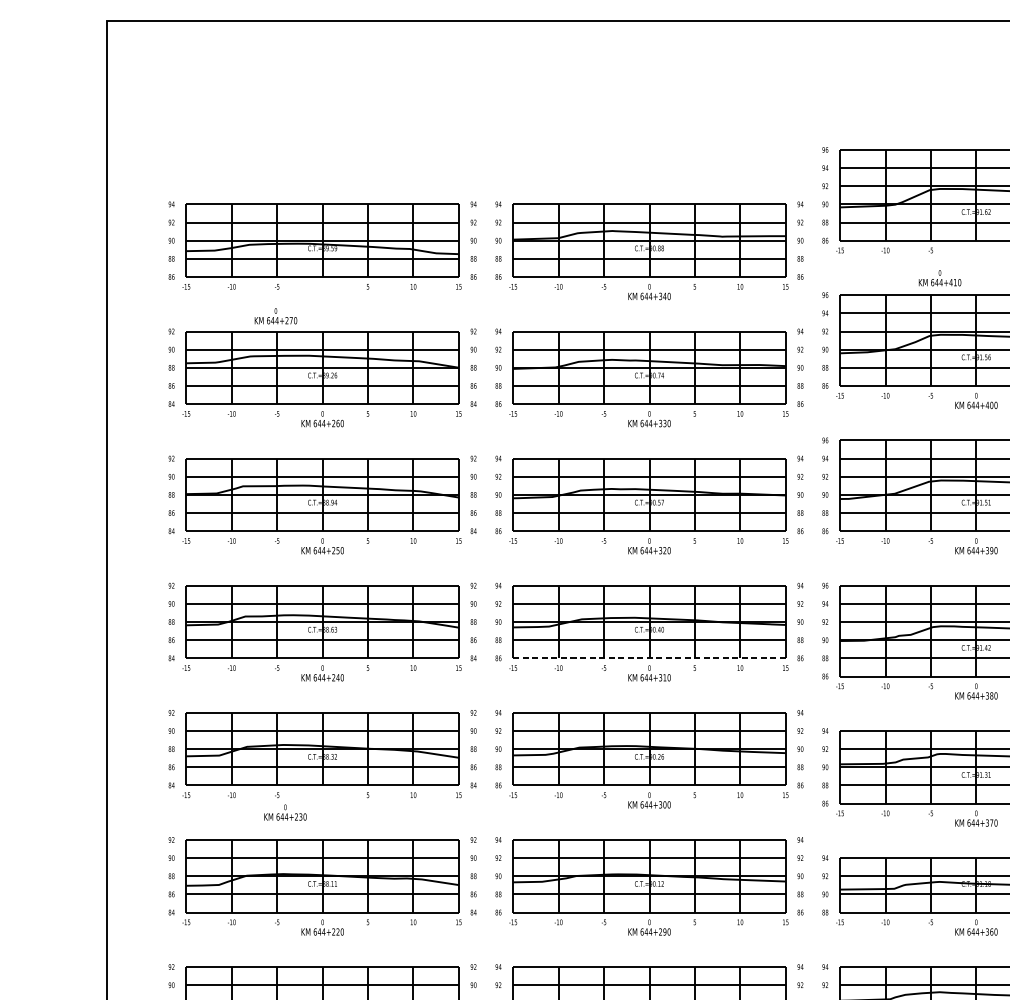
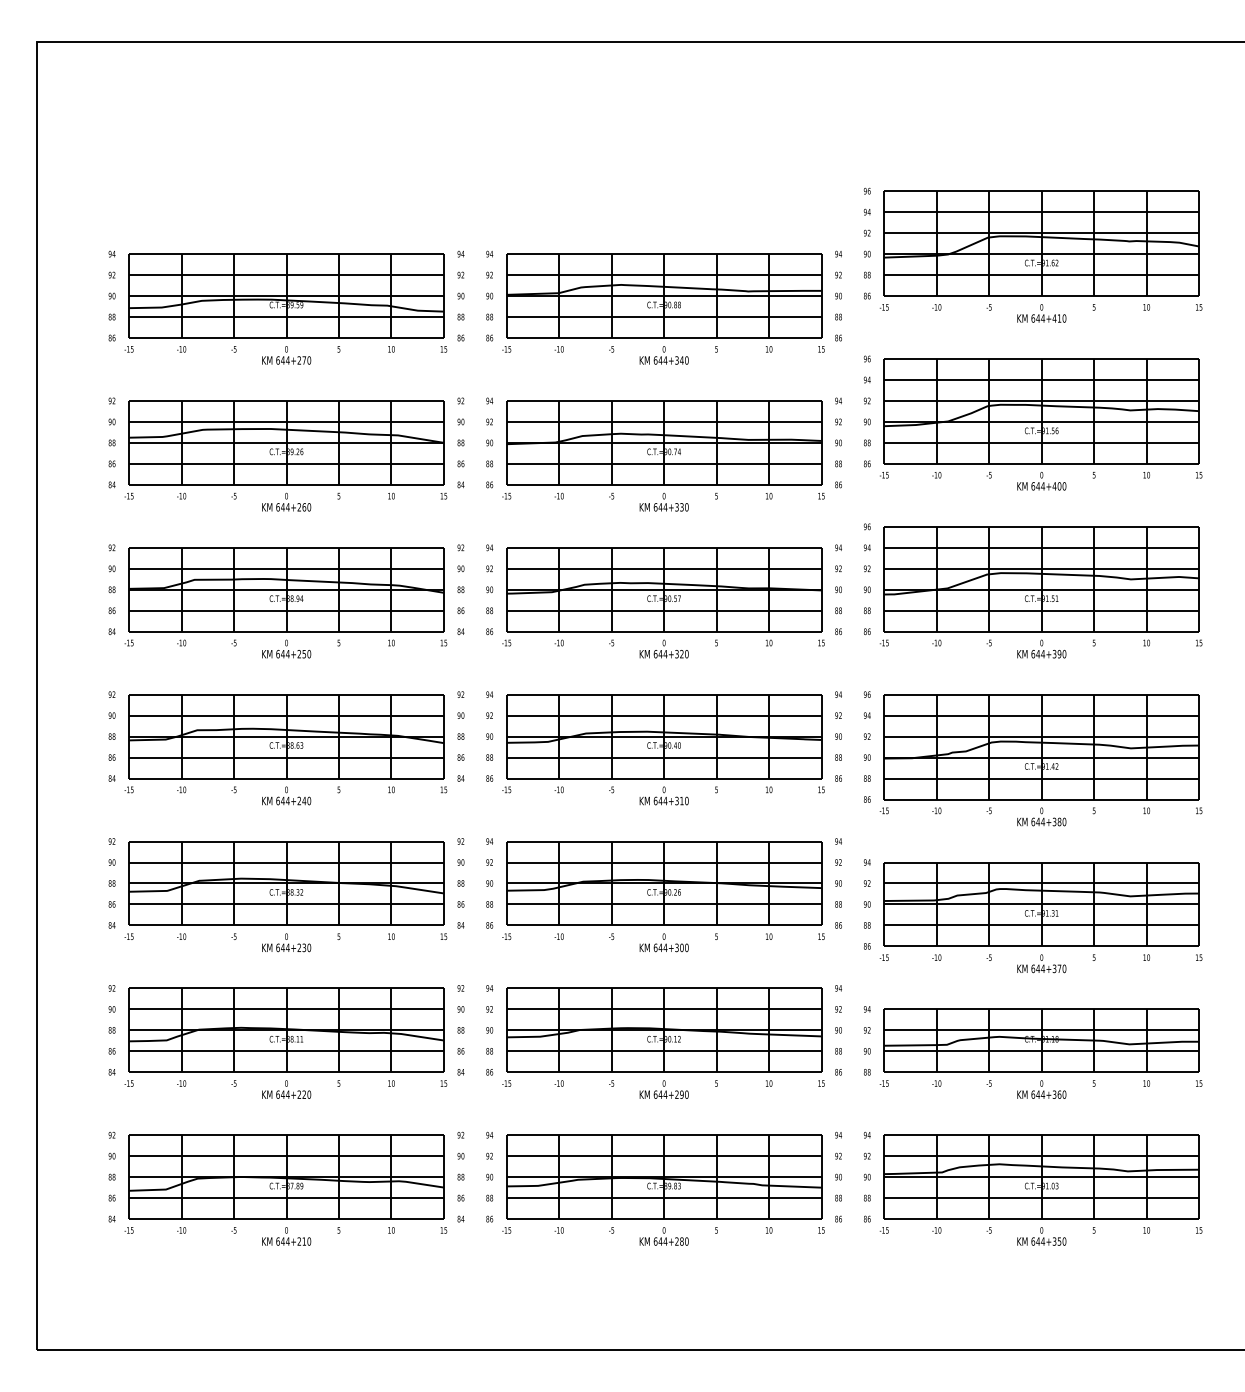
text: (939, 278) -> (1041, 313), moved
text: (275, 316) -> (286, 355), moved
line: (649, 658) -> (664, 778), dashed -> solid
text: (285, 812) -> (286, 942), moved

